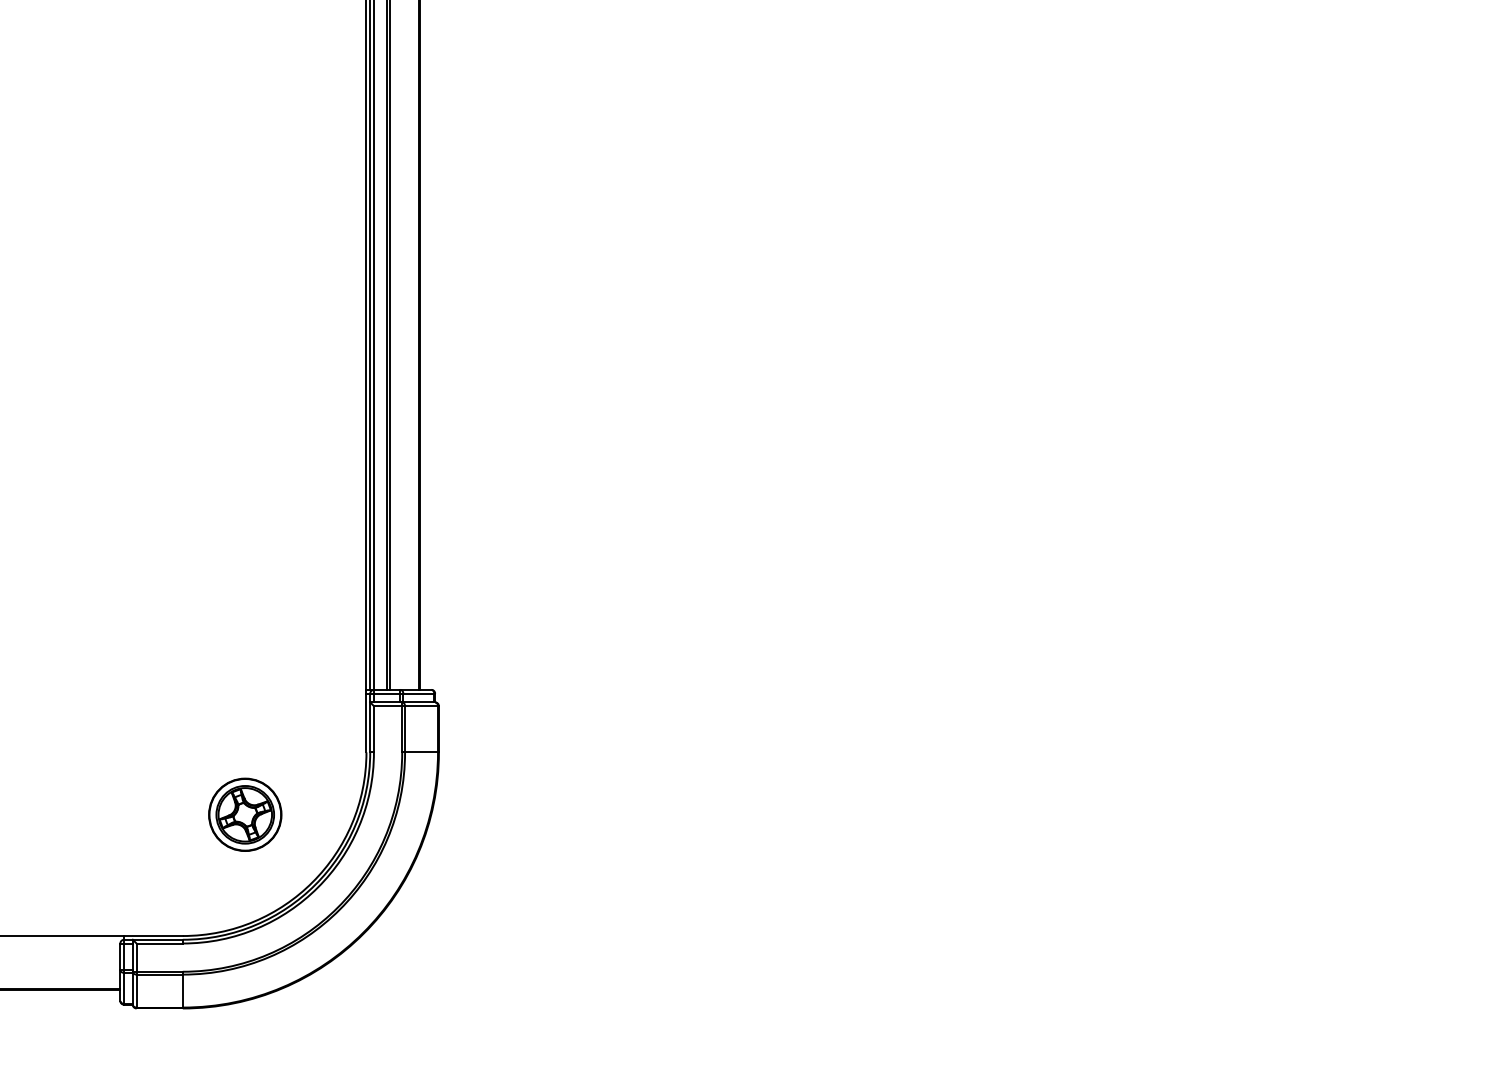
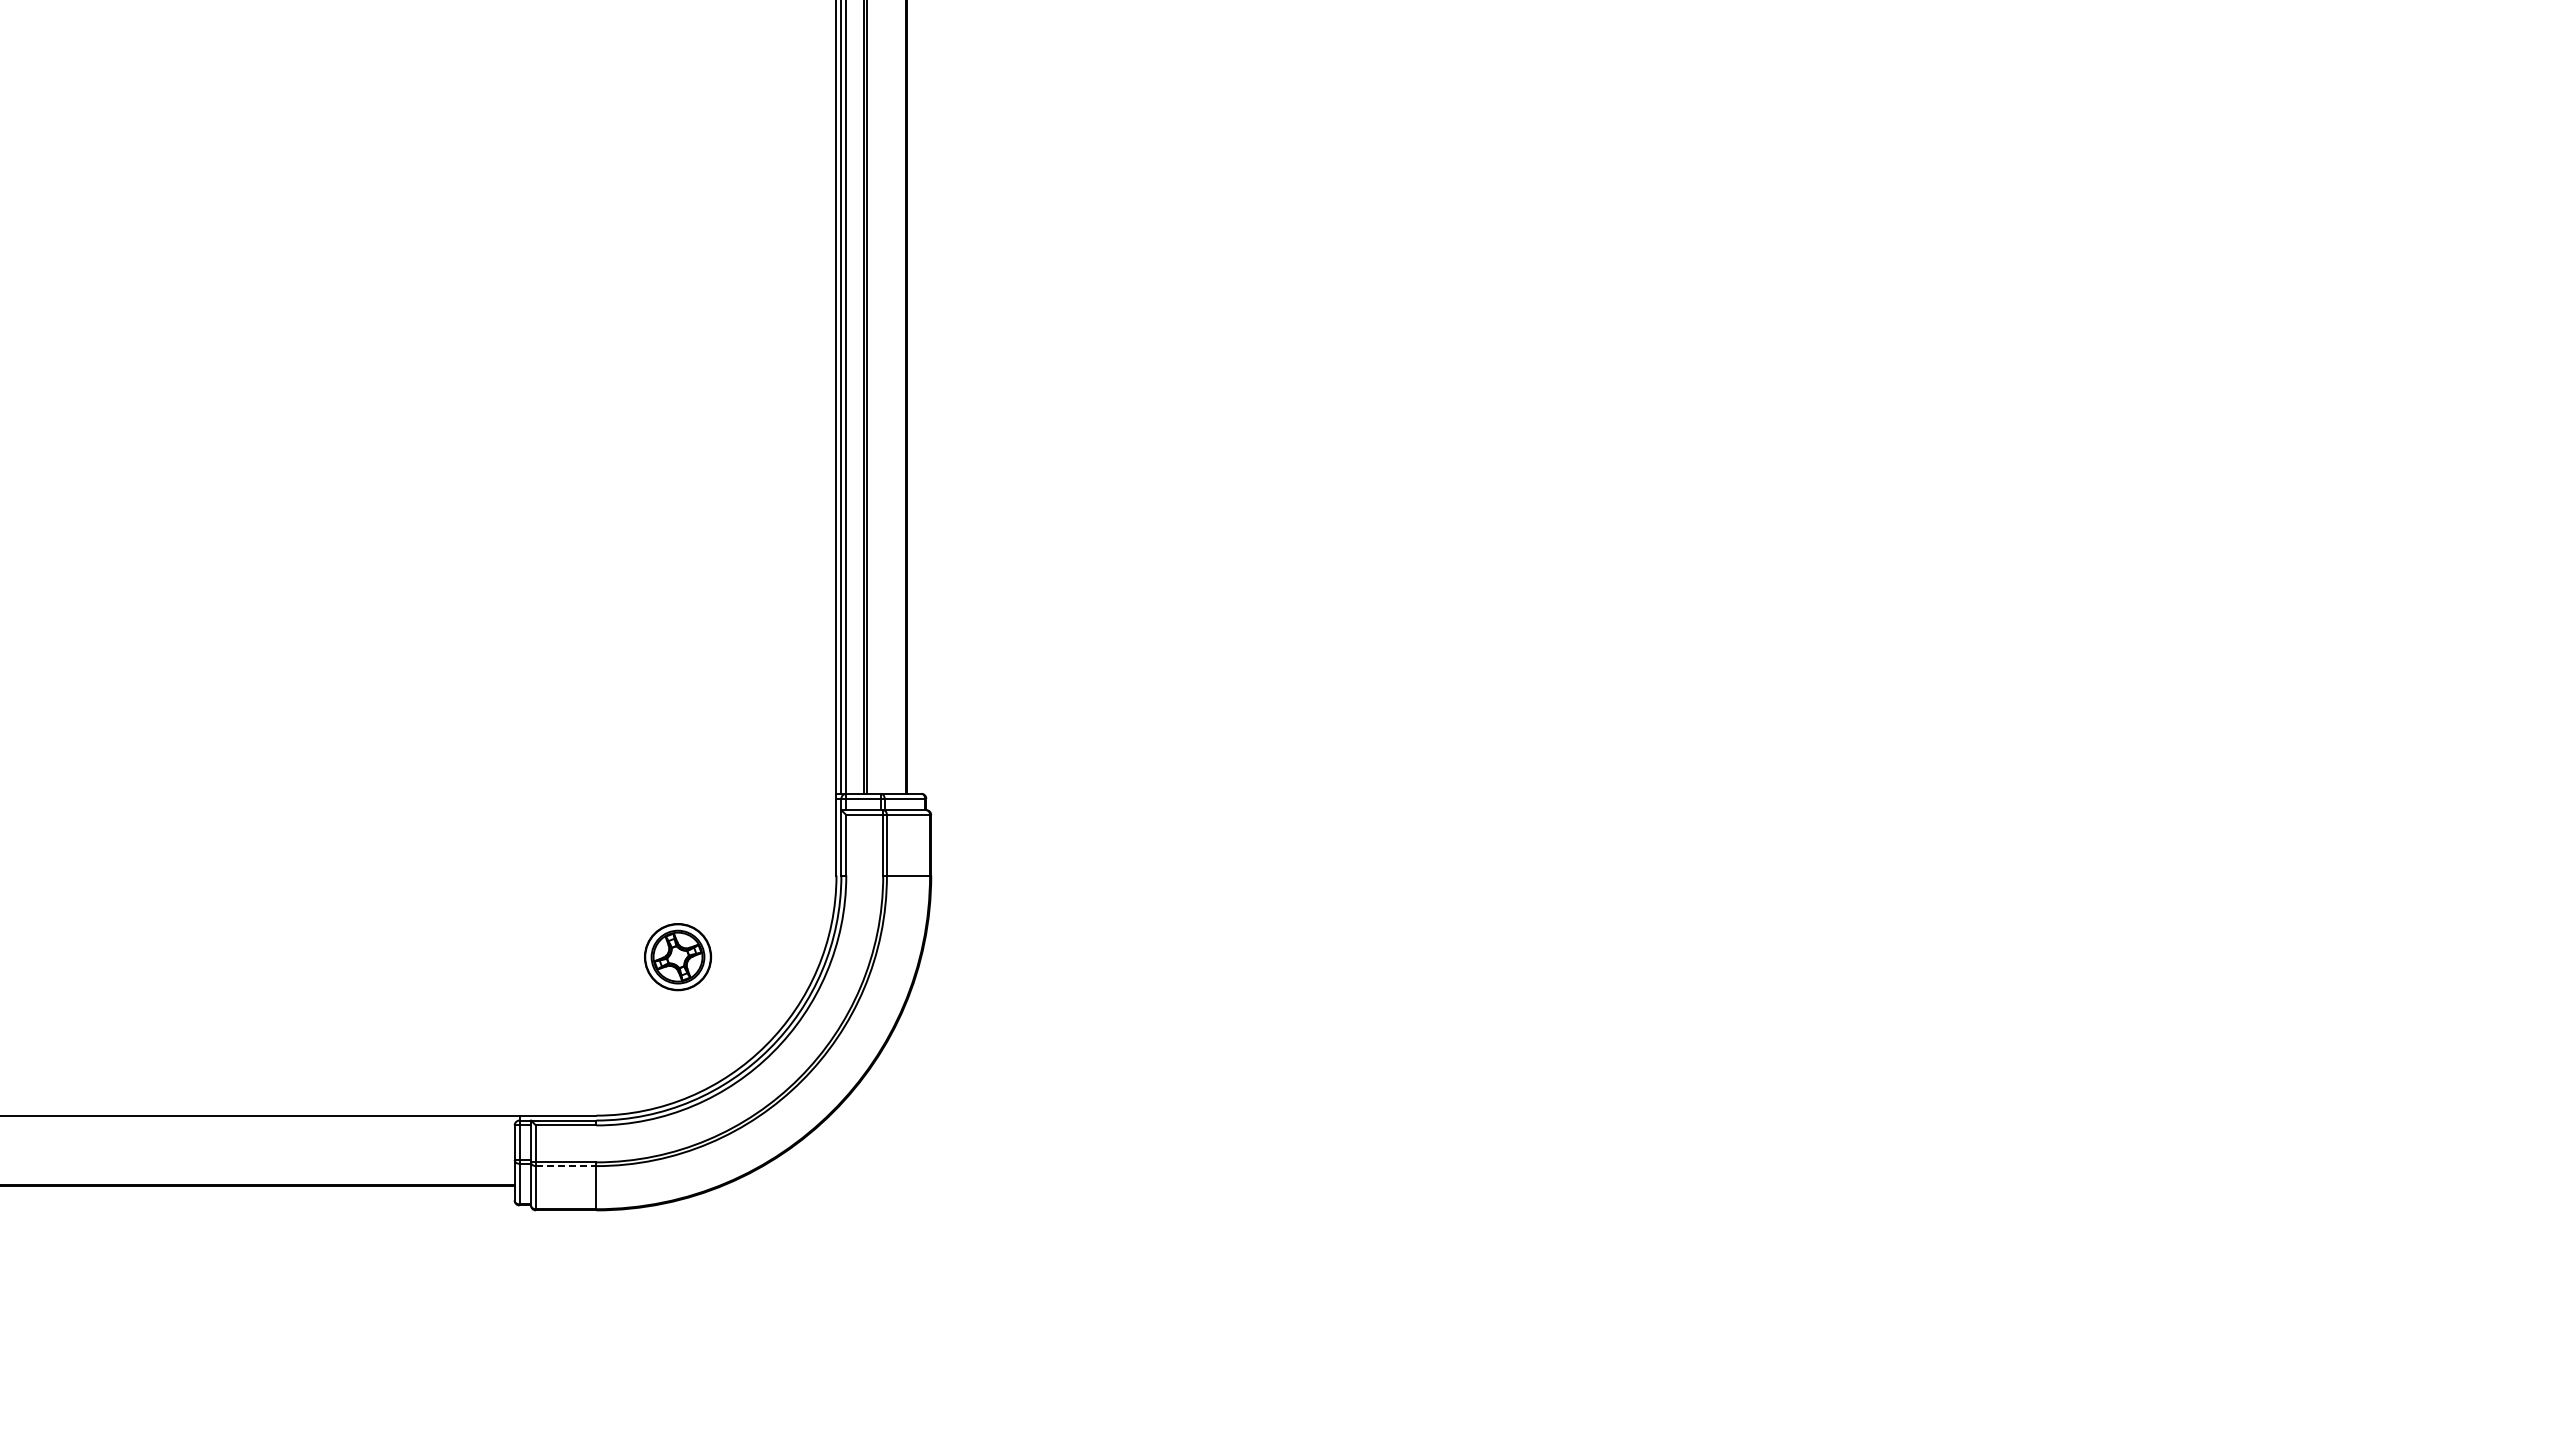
part: (244, 814) -> (677, 956), size x0.7
line: (159, 974) -> (566, 1166), solid -> dashed

